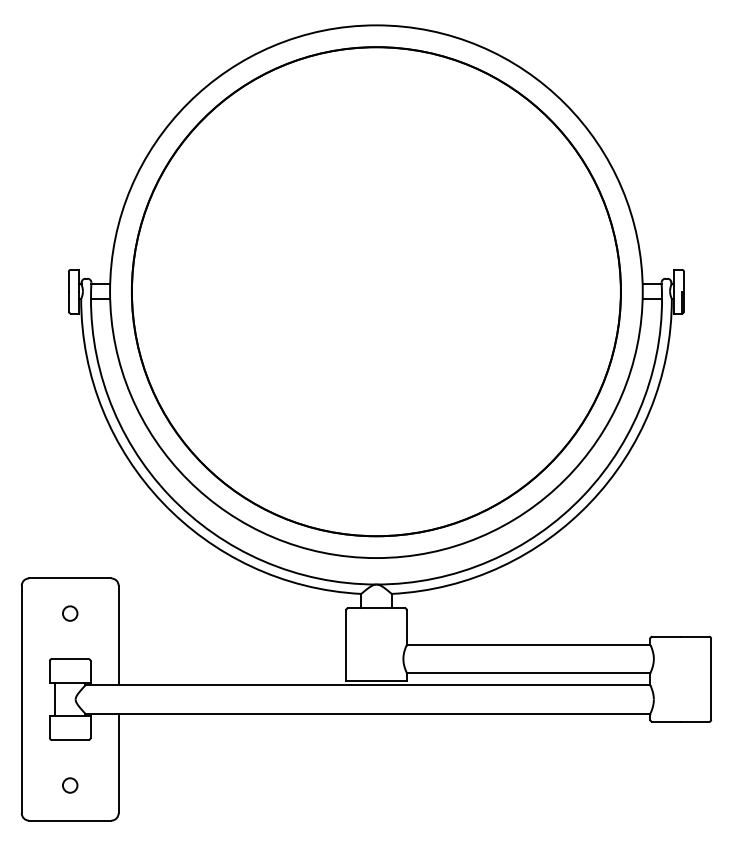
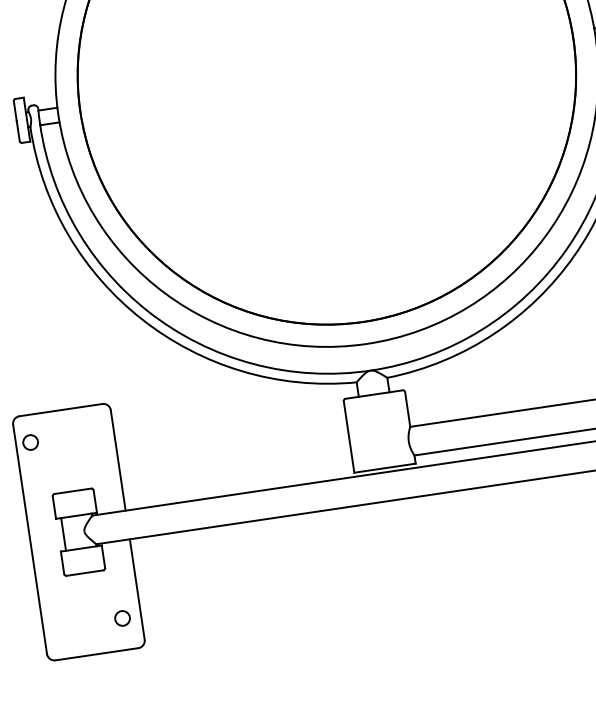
circle: (70, 613) -> (30, 442), moved
circle: (70, 785) -> (122, 618), moved

